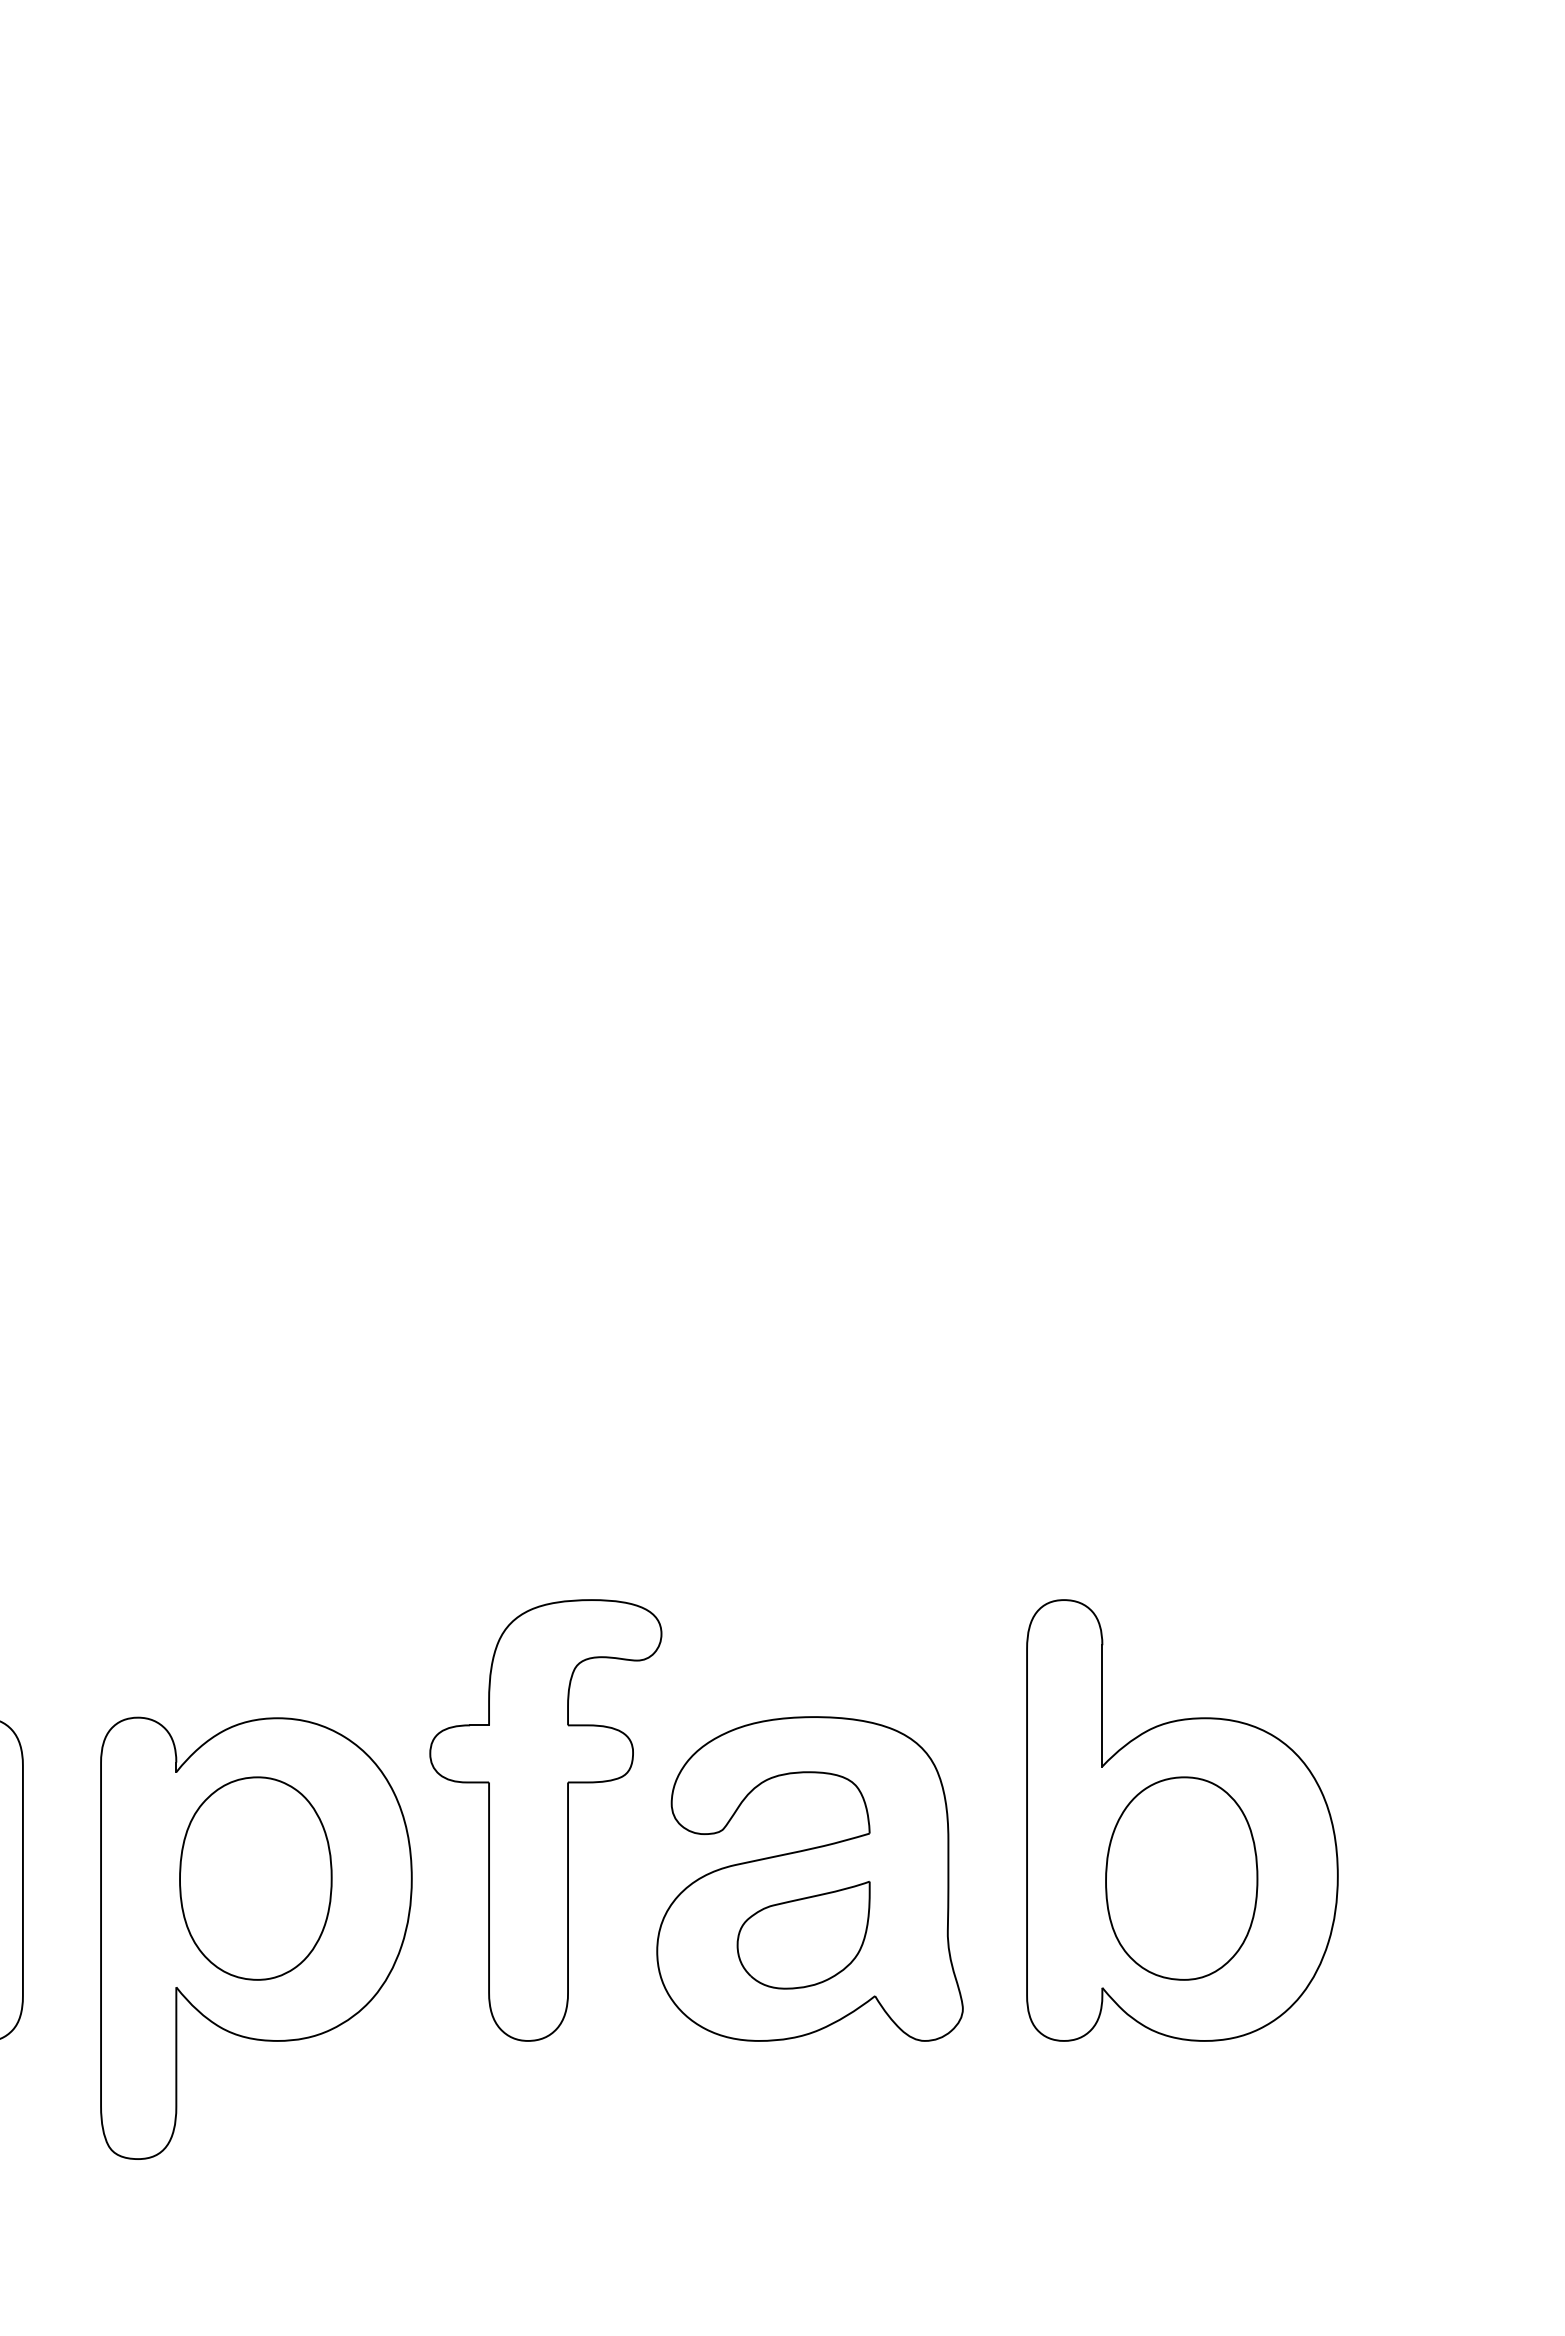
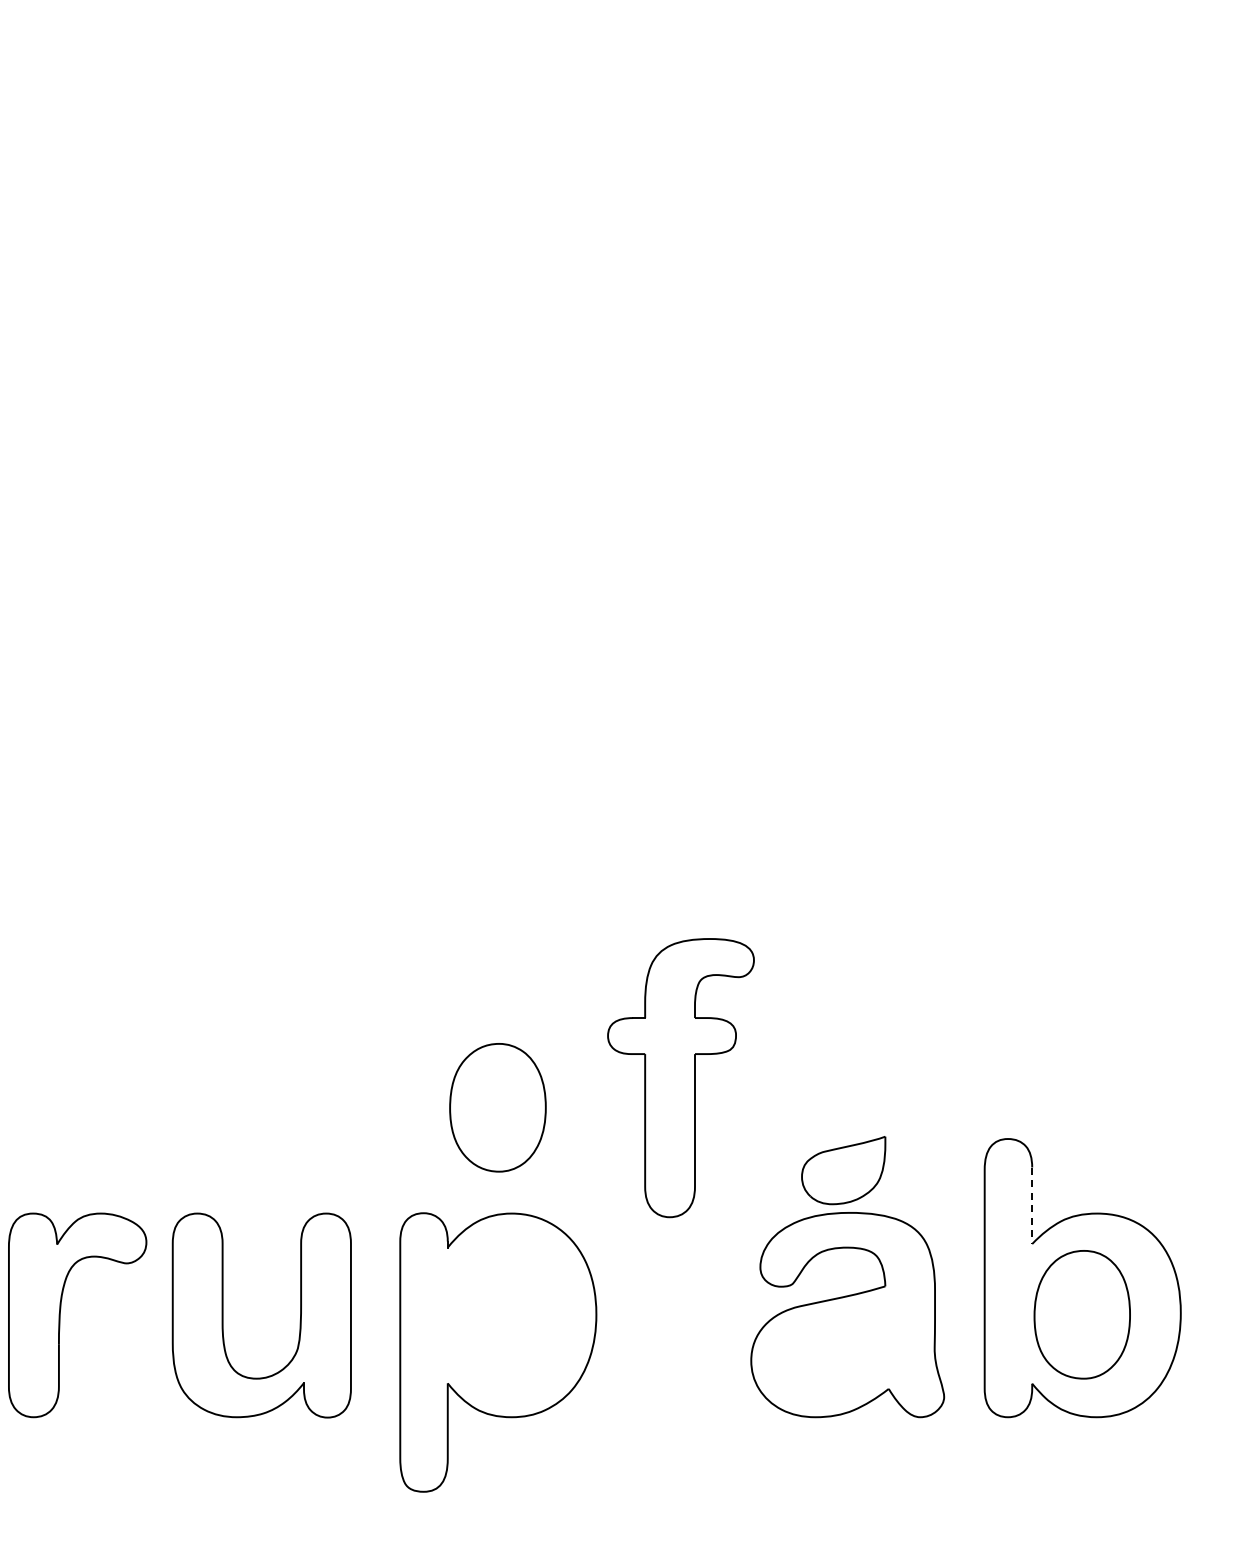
line: (1102, 1707) -> (1032, 1206), solid -> dashed
part: (545, 1821) -> (680, 1078), moved
part: (255, 1878) -> (497, 1107), moved
part: (803, 1935) -> (843, 1170), moved

